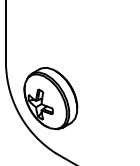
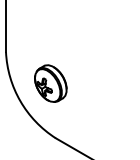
part: (50, 98) -> (50, 83), size x0.6

